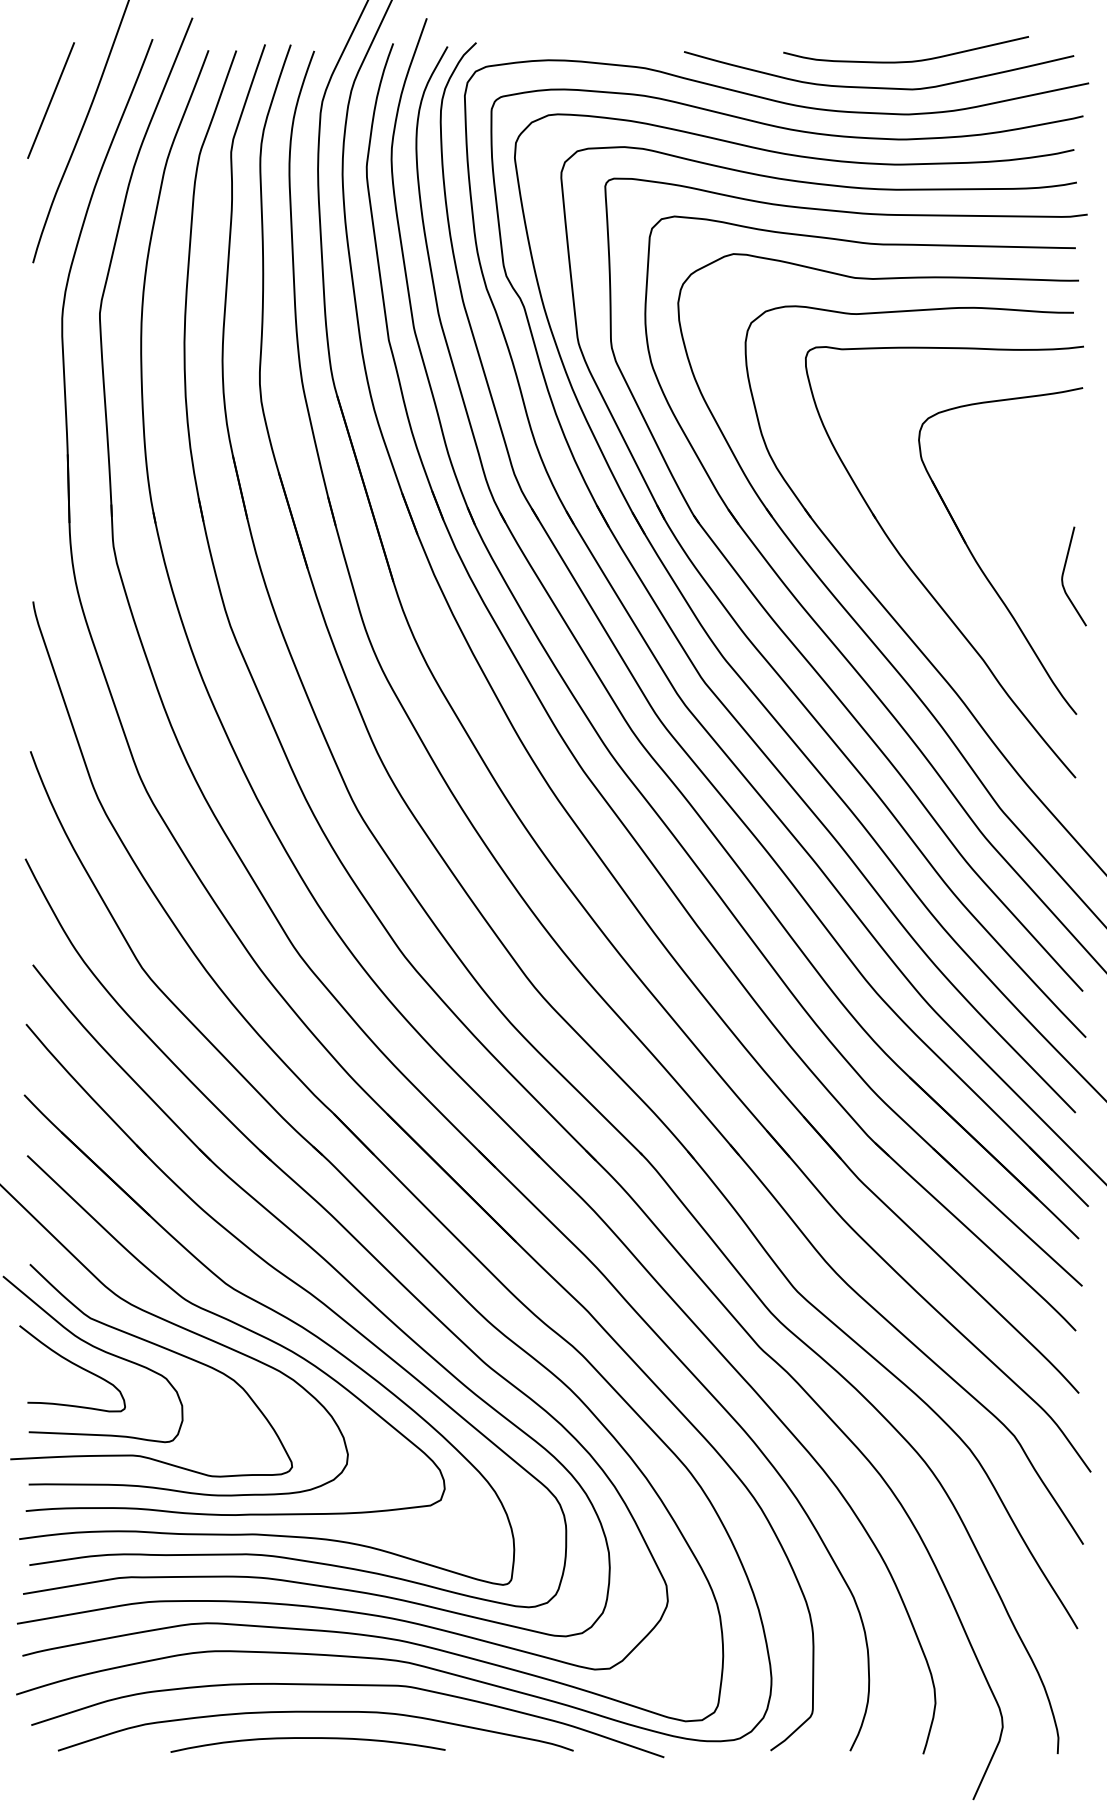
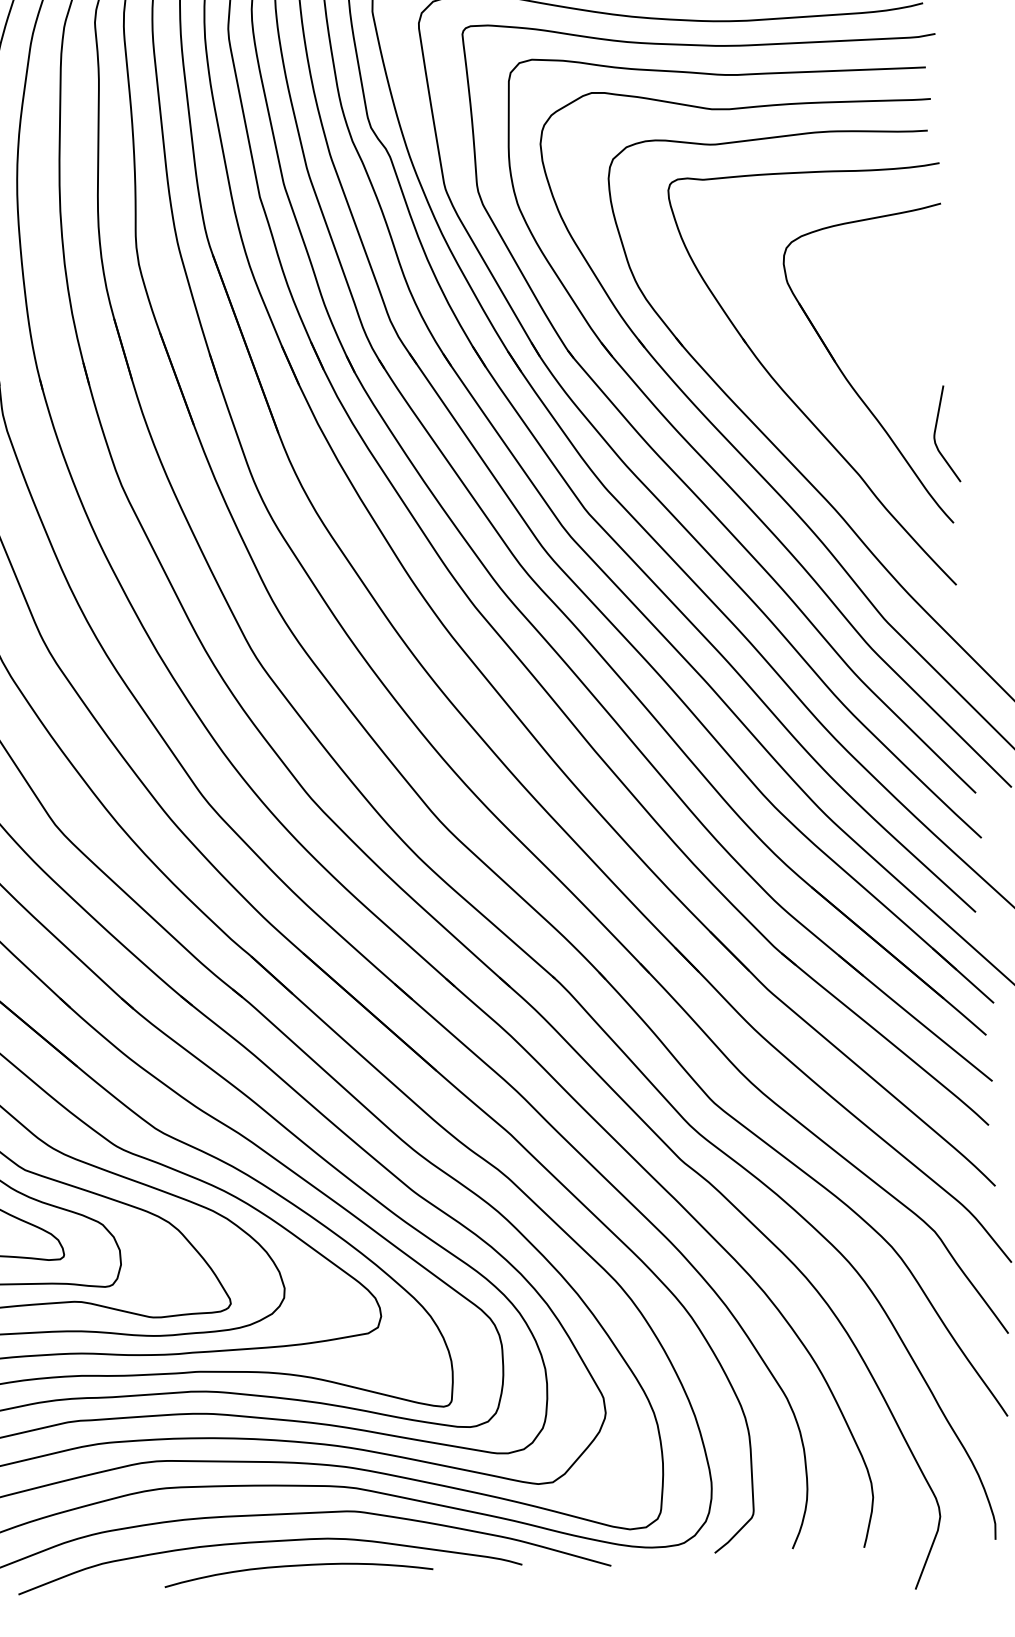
curve: (1064, 572) -> (936, 430), moved
curve: (307, 1738) -> (297, 1565), moved

